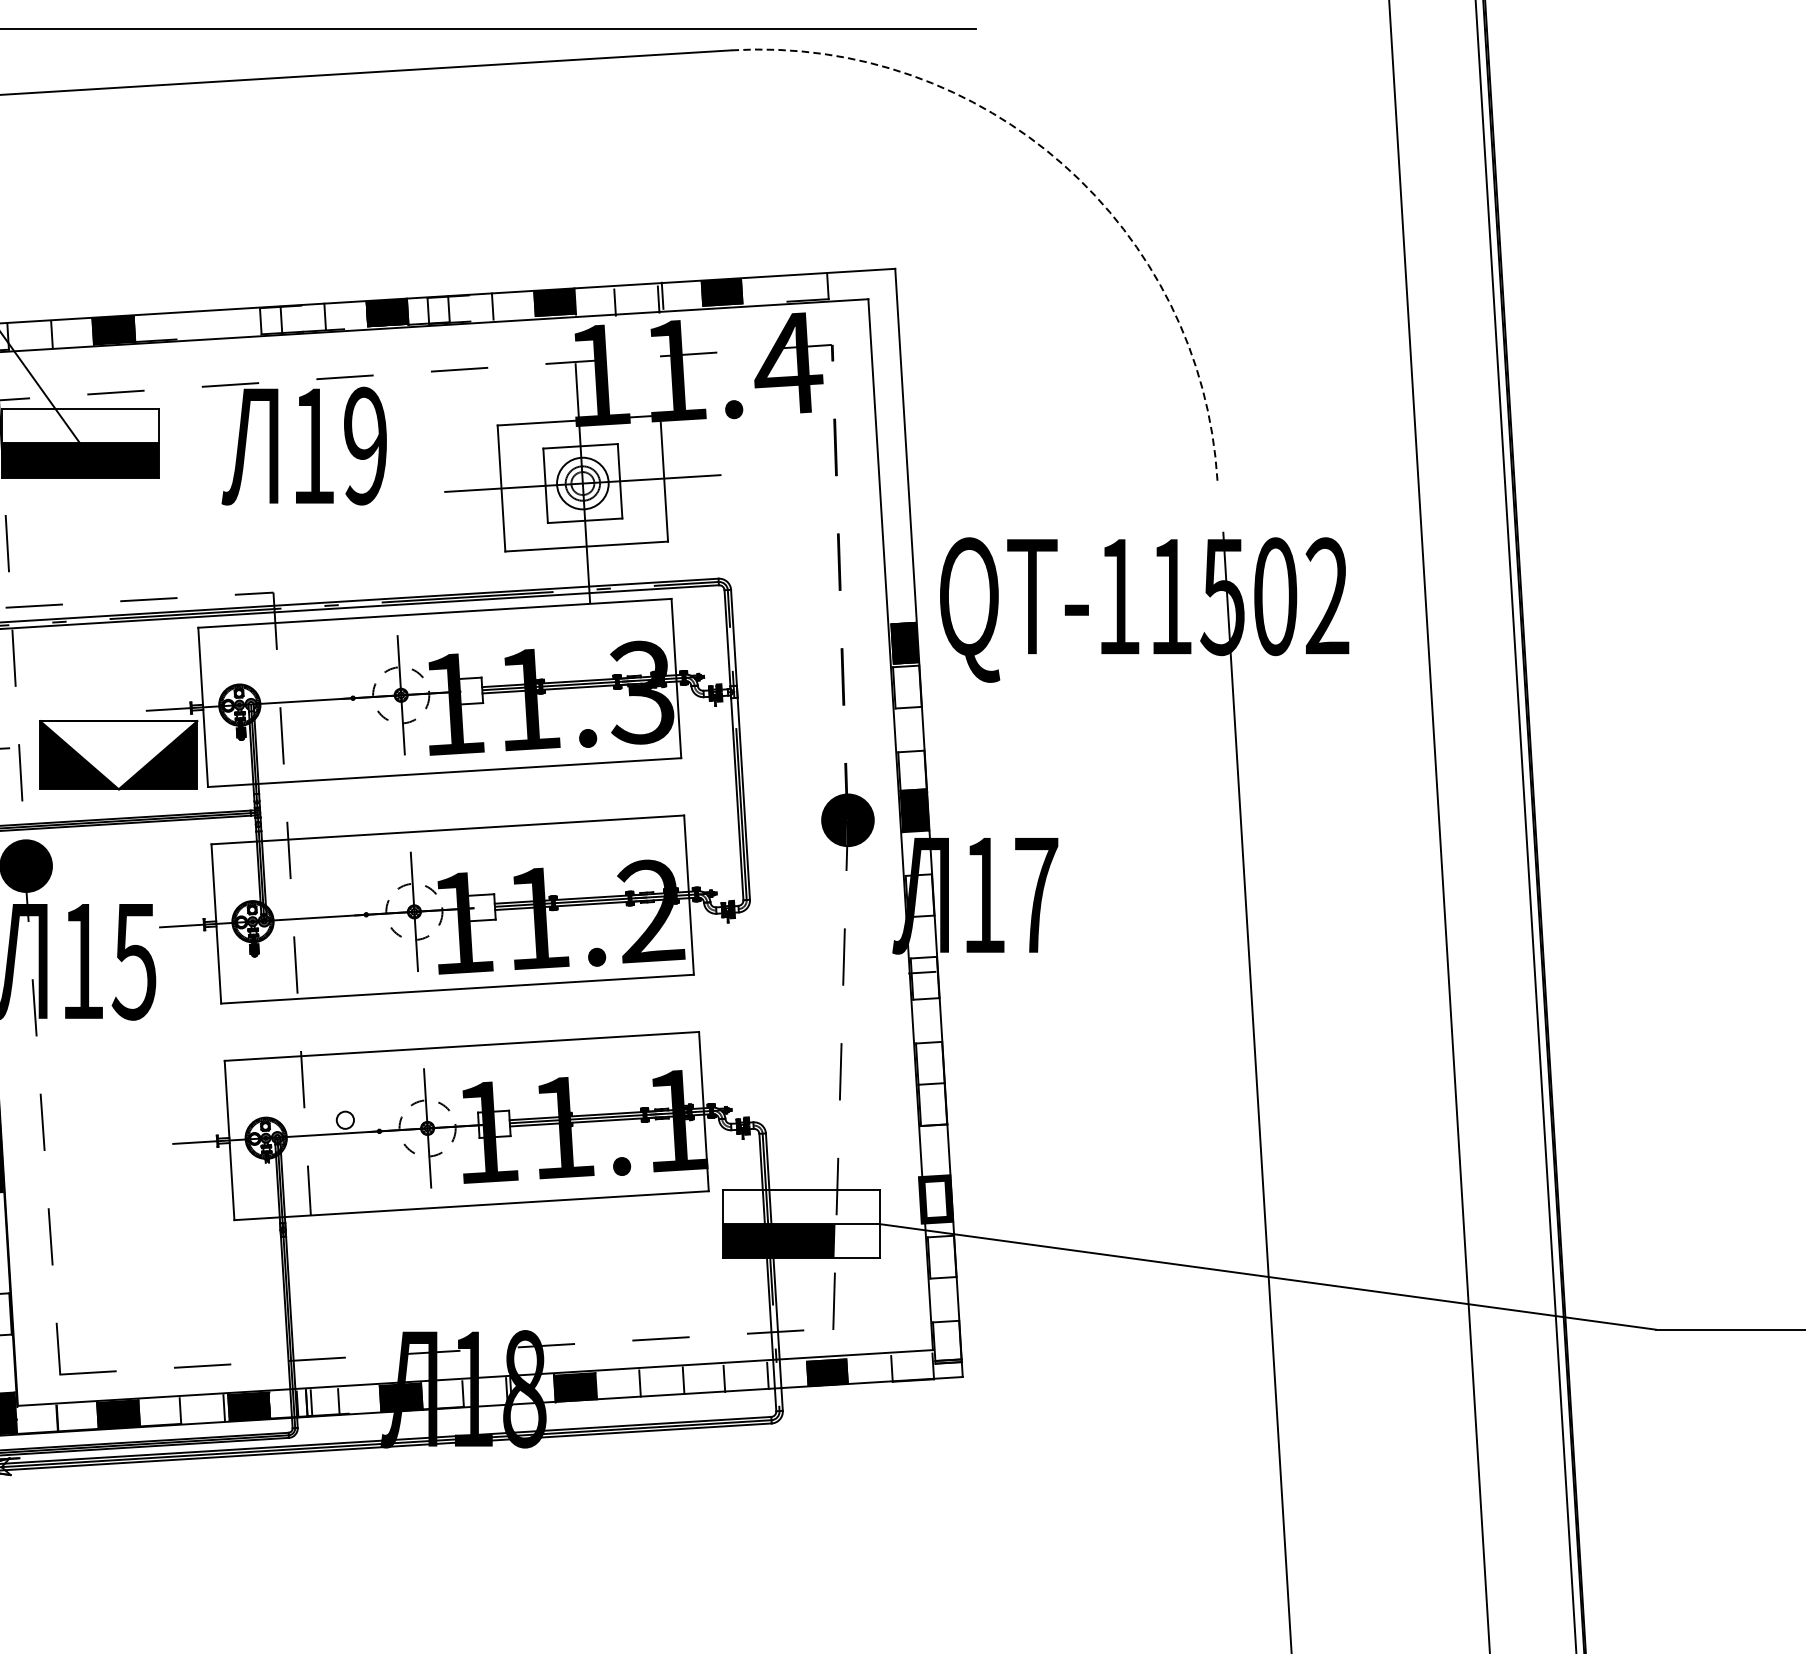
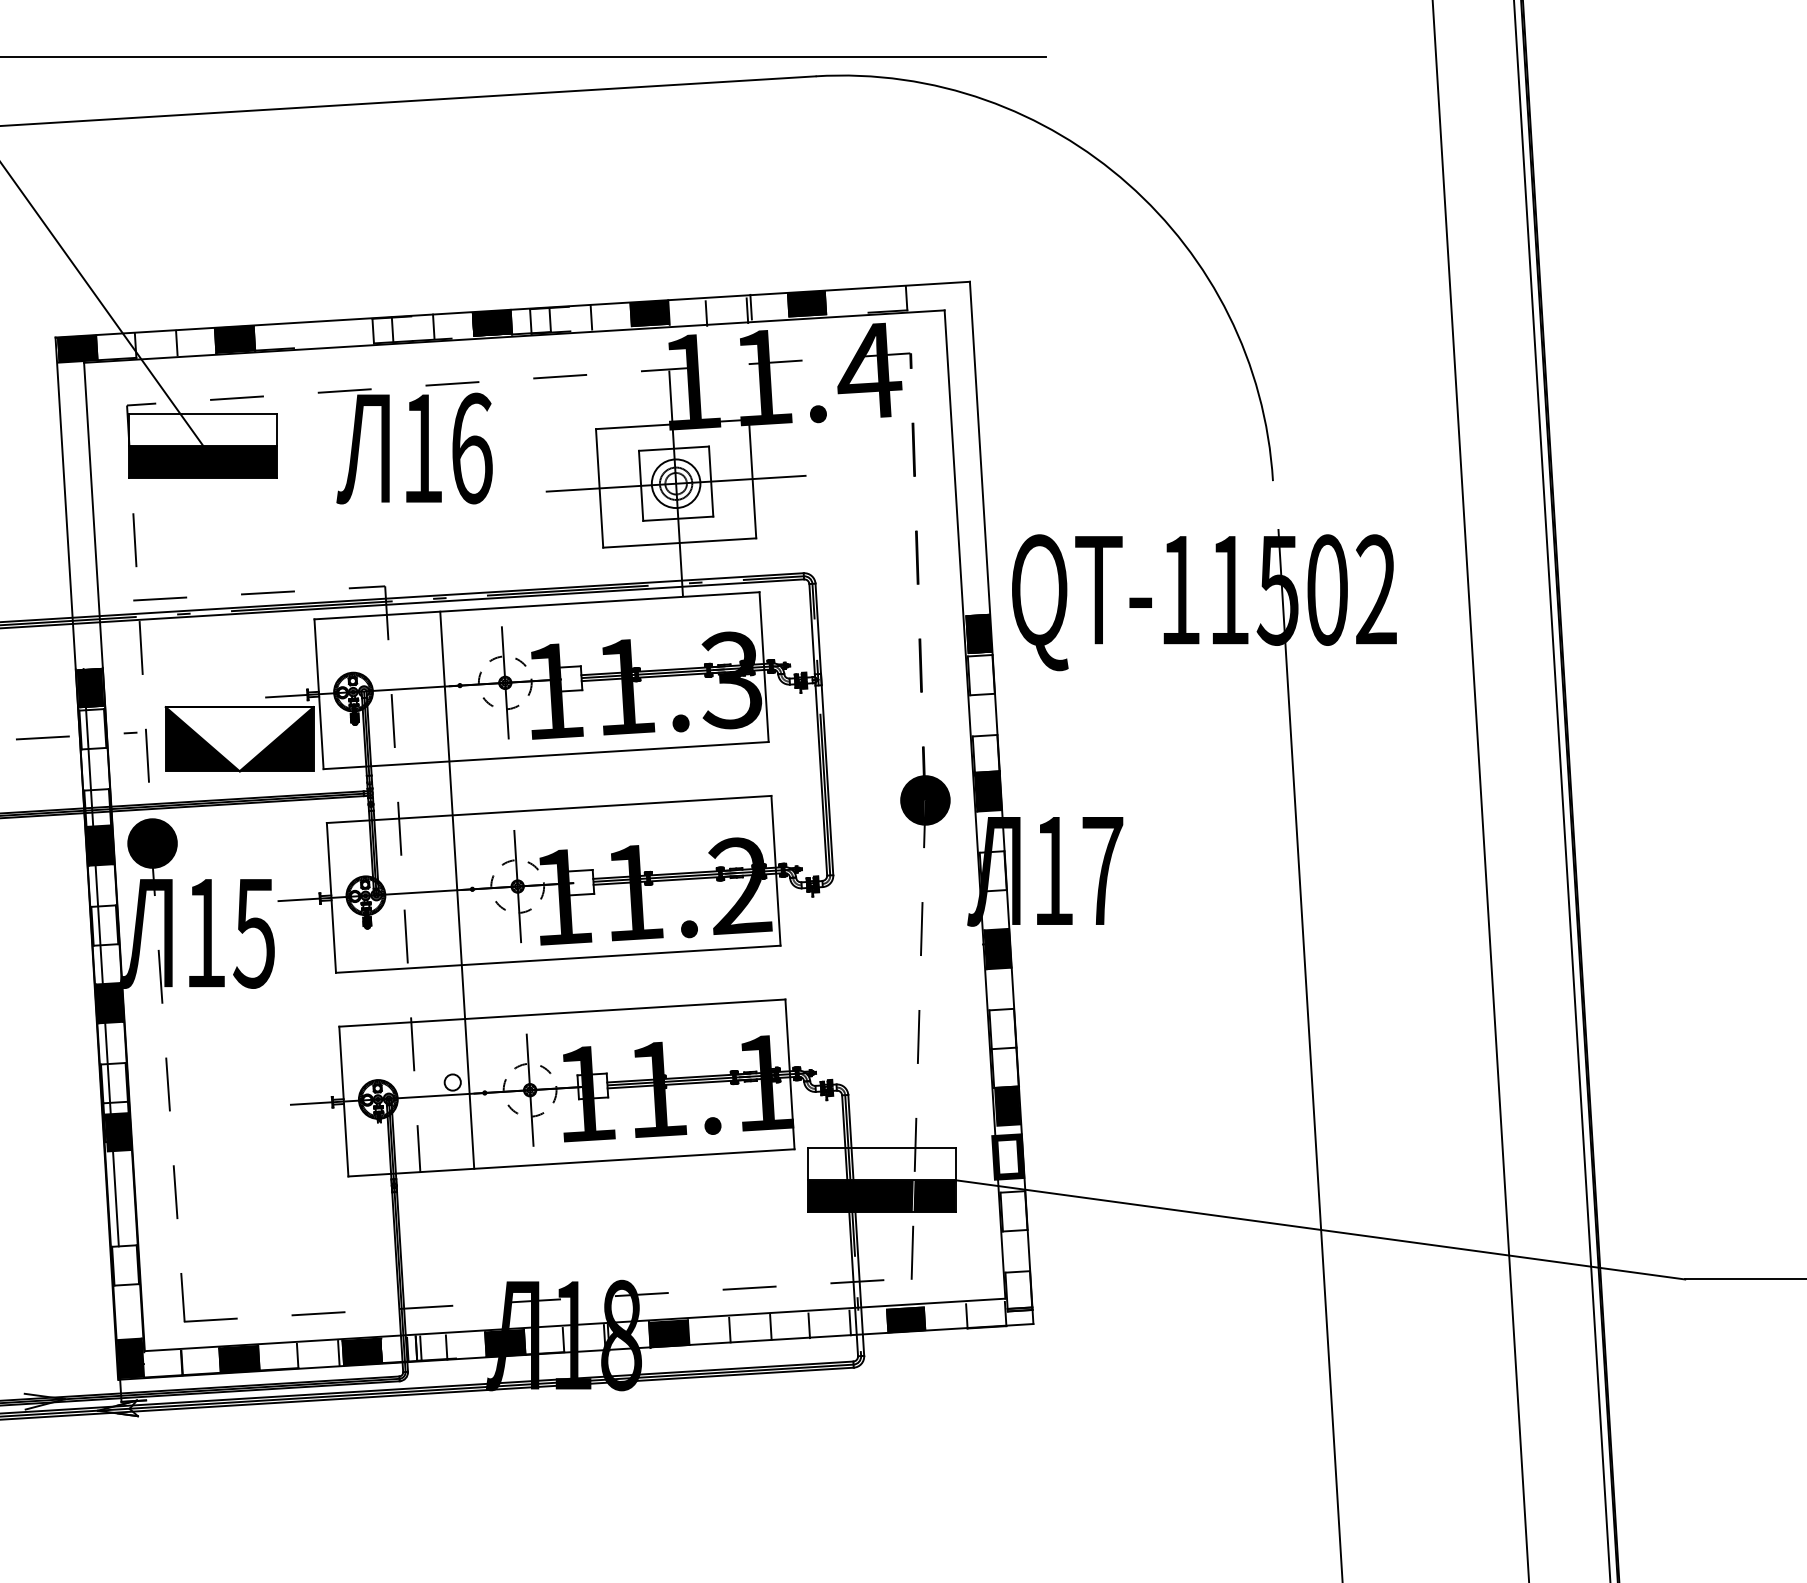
arc: (1063, 165) -> (1128, 184), dashed -> solid
text: (365, 446) -> (471, 448), 19 -> 16
line: (350, 914) -> (457, 889), added
fill: (924, 977) -> (997, 948), added
fill: (935, 1145) -> (1007, 1106), added
fill: (857, 1241) -> (934, 1196), added

